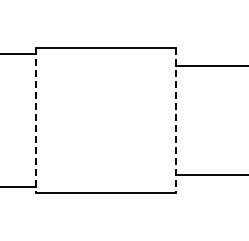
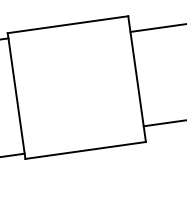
line: (35, 120) -> (16, 96), dashed -> solid
line: (175, 120) -> (136, 79), dashed -> solid

